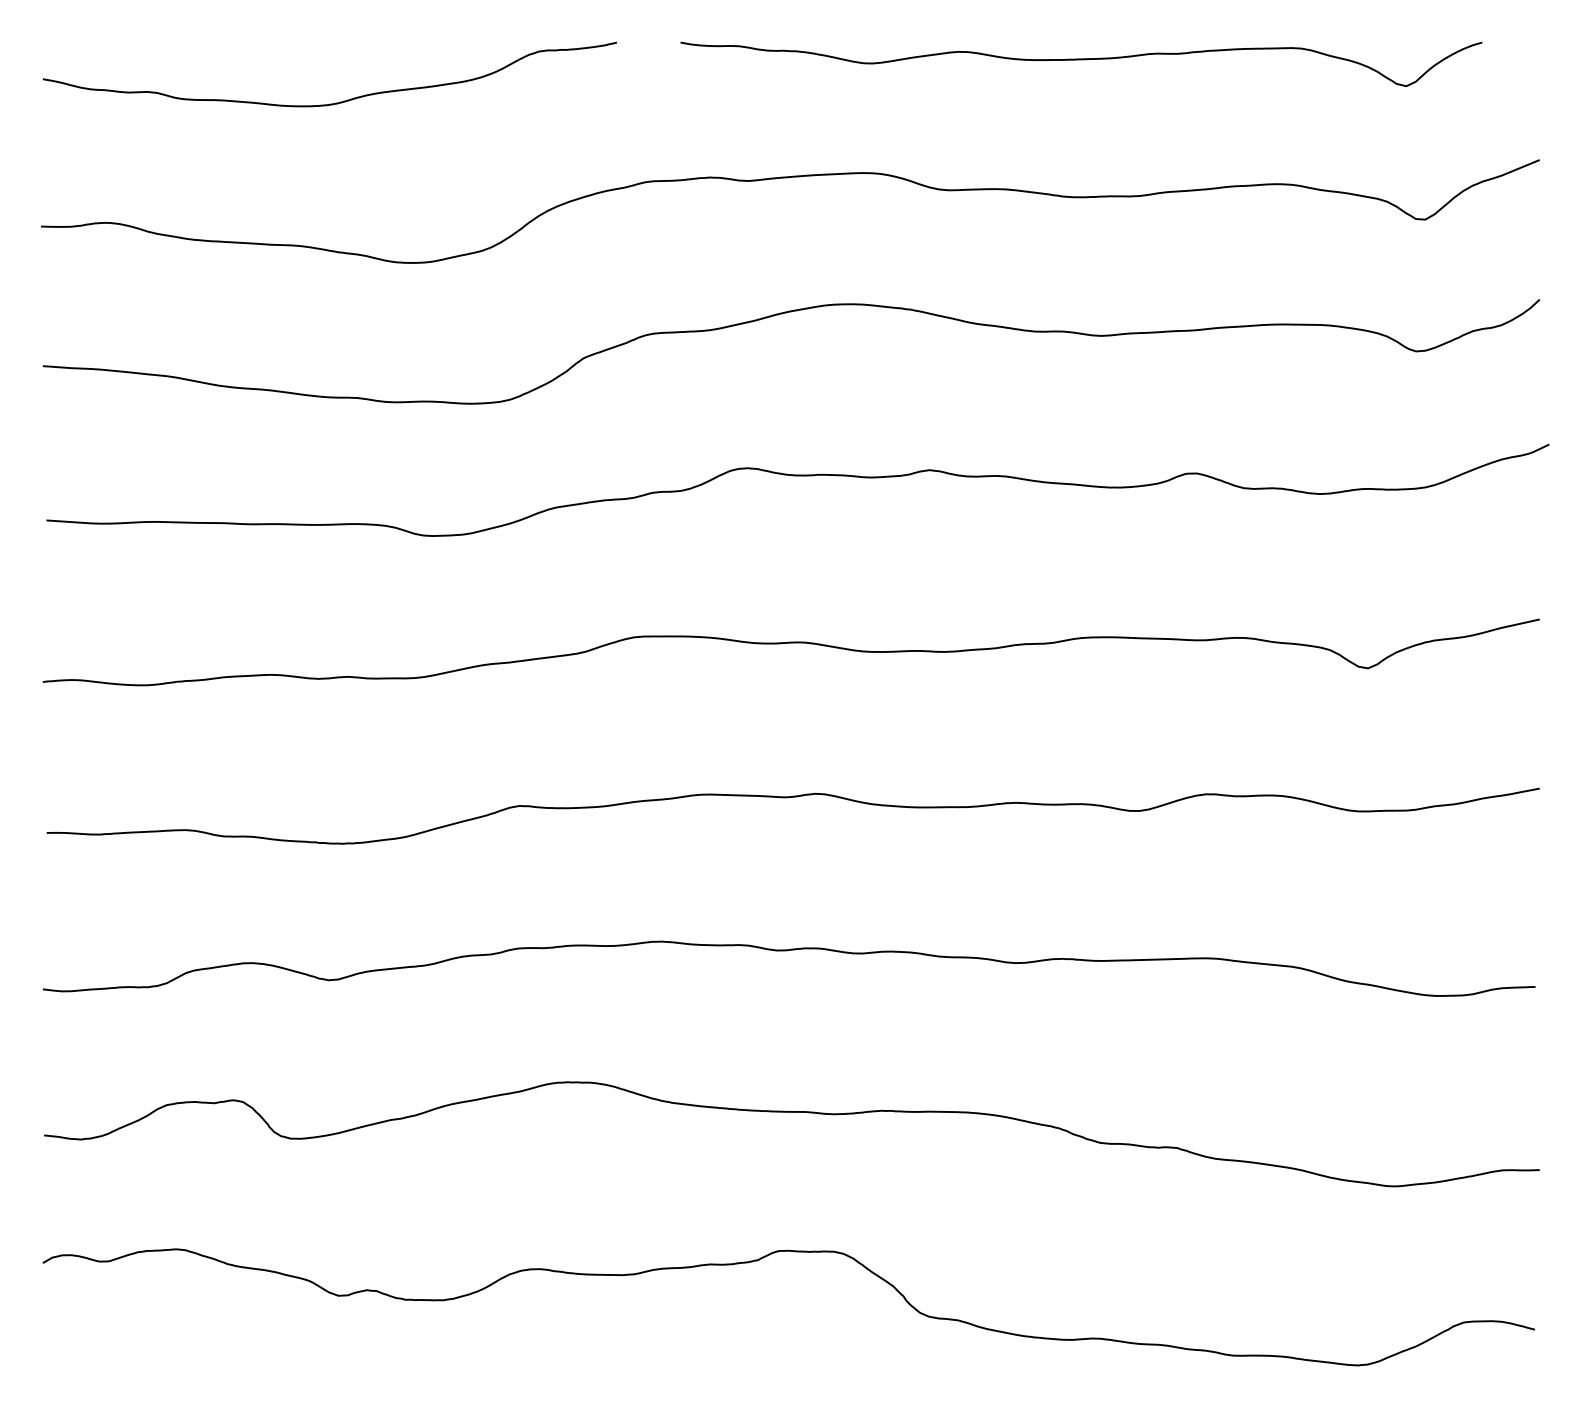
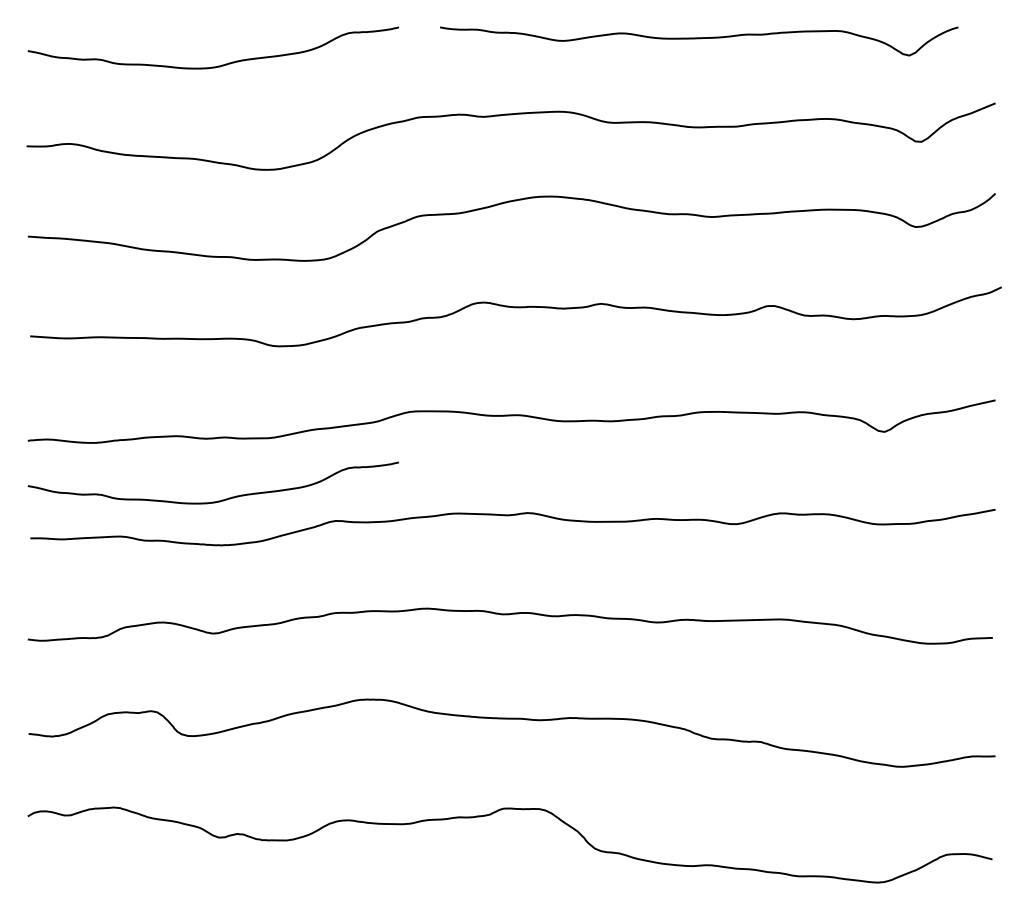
curve: (337, 774) -> (218, 500), added

